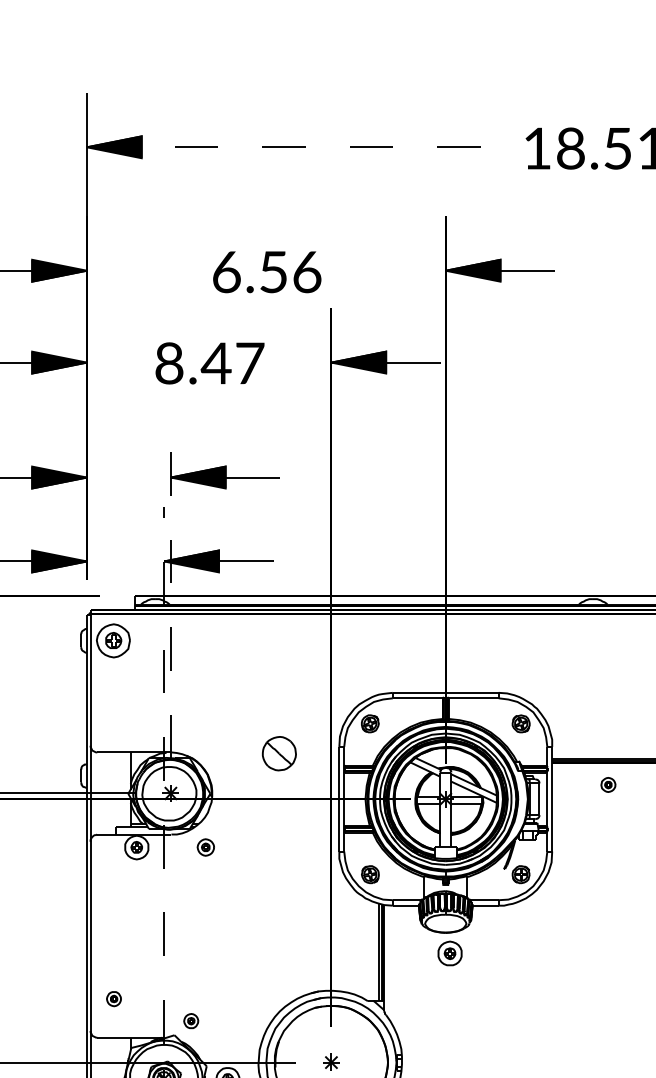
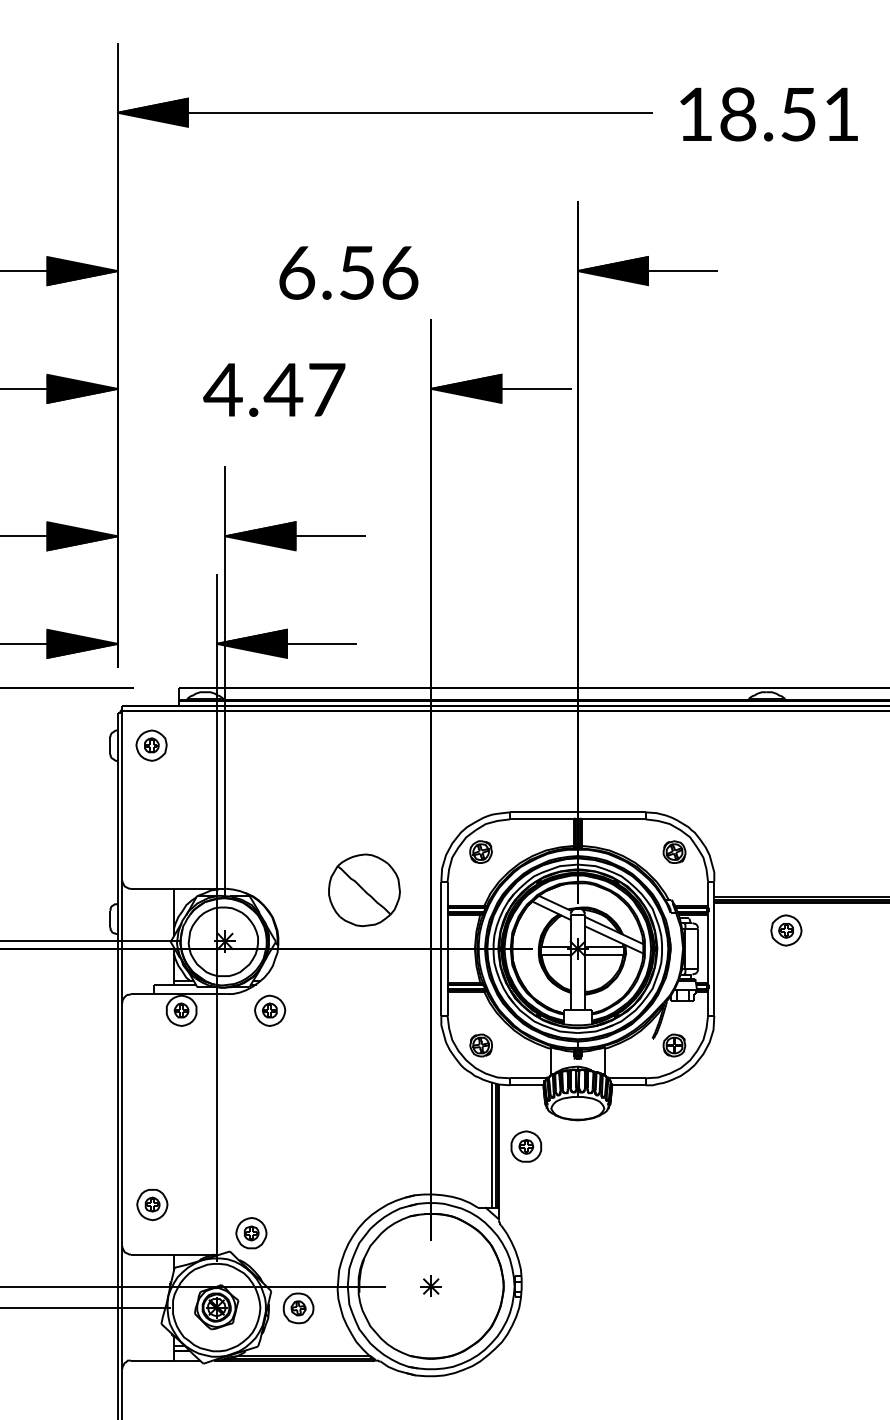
line: (295, 147) -> (385, 112), dashed -> solid
text: (168, 363) -> (222, 389), 8.47 -> 4.47
line: (171, 590) -> (225, 680), dashed -> solid
part: (113, 640) -> (151, 745), size x0.71
part: (279, 753) -> (364, 890), size x1.67
line: (164, 774) -> (216, 917), dashed -> solid
part: (608, 784) -> (786, 930), size x1.67
part: (206, 847) -> (270, 1010), size x1.43
part: (450, 953) -> (526, 1146), moved
part: (114, 999) -> (152, 1205), size x1.67
part: (191, 1021) -> (251, 1233), size x1.67

